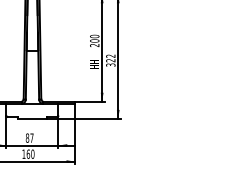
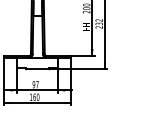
text: (111, 62) -> (99, 25), 322 -> 232
text: (27, 137) -> (33, 84), 87 -> 97

